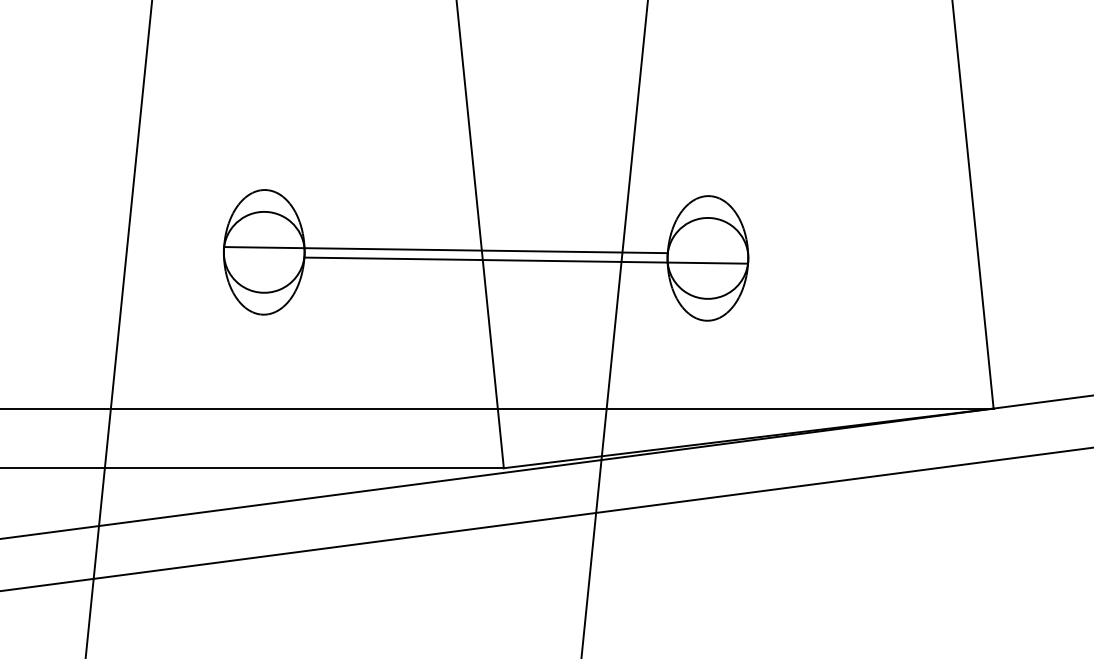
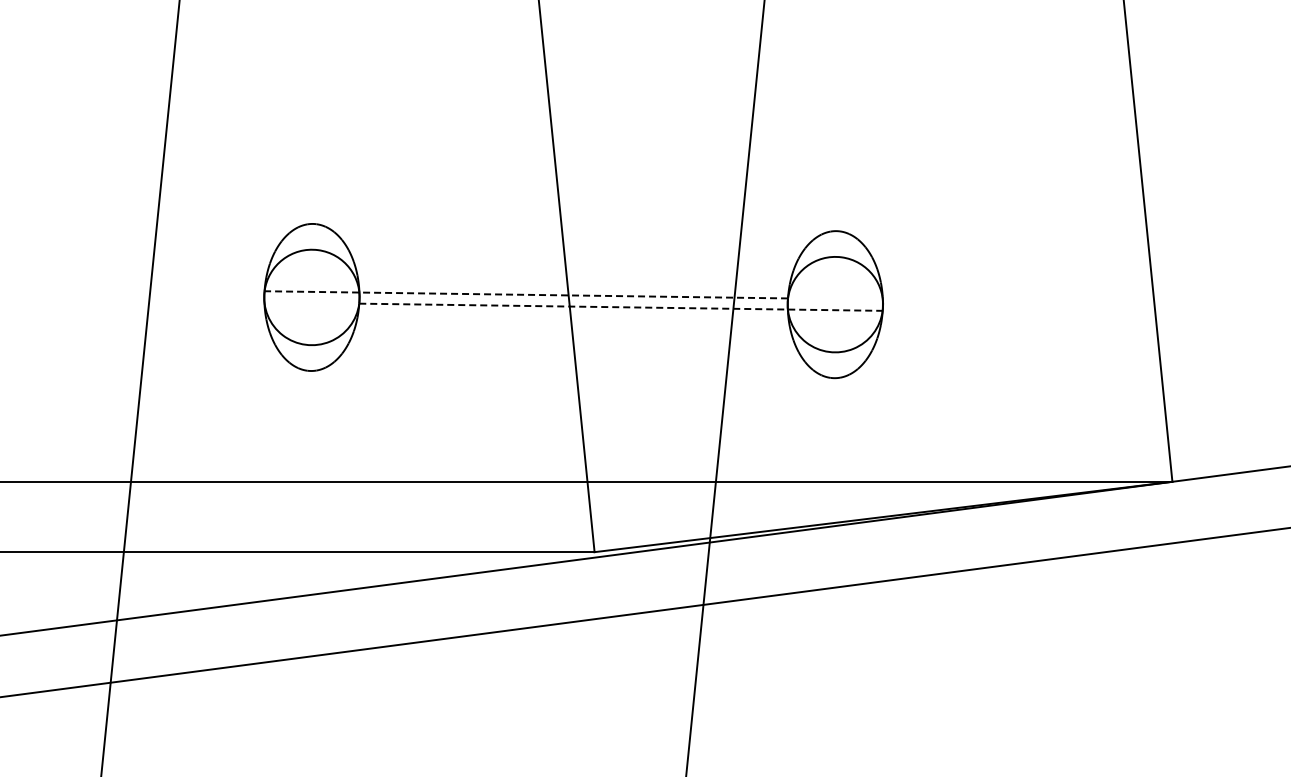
line: (446, 249) -> (526, 294), solid -> dashed
line: (525, 260) -> (620, 307), solid -> dashed

